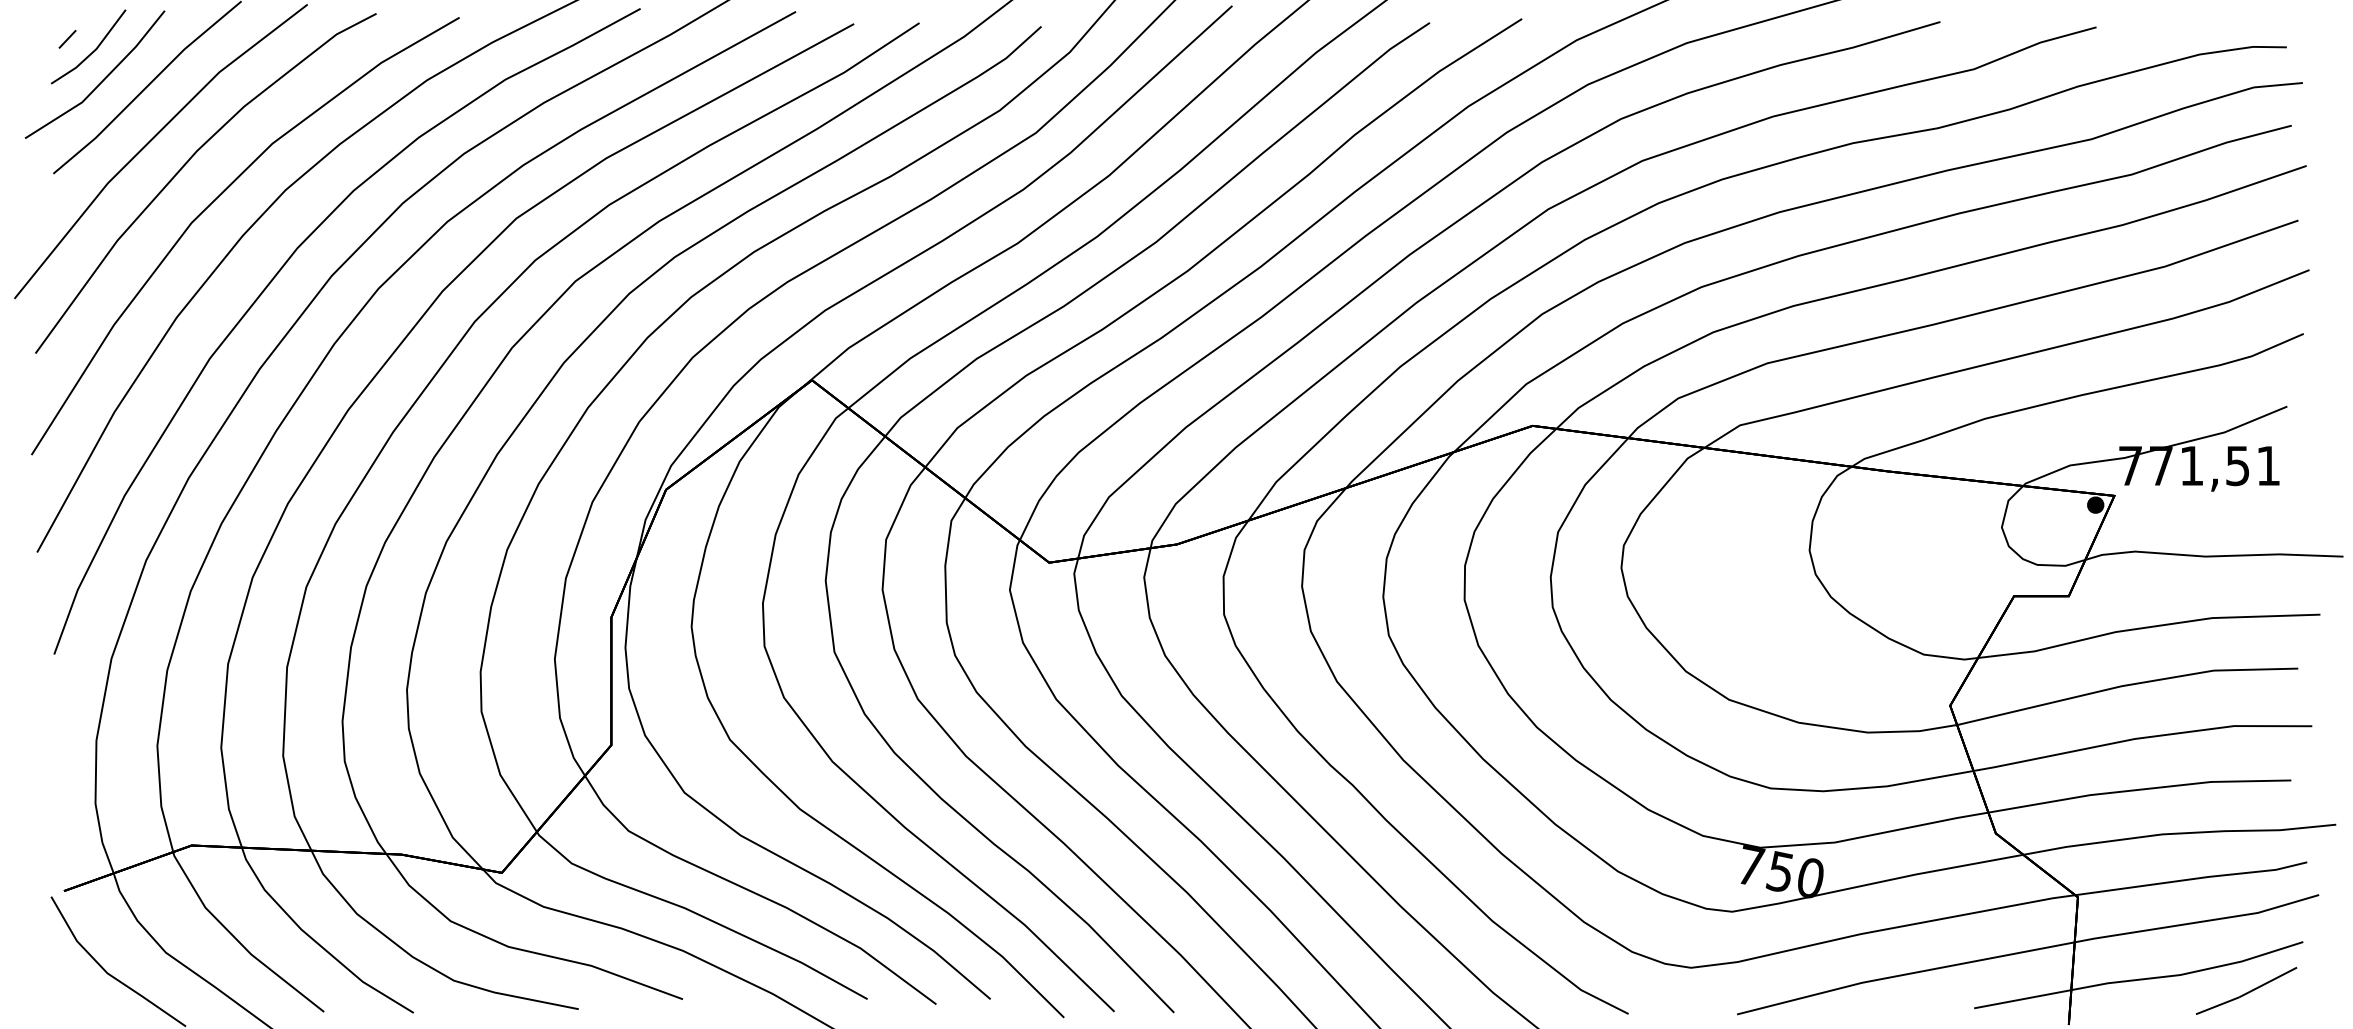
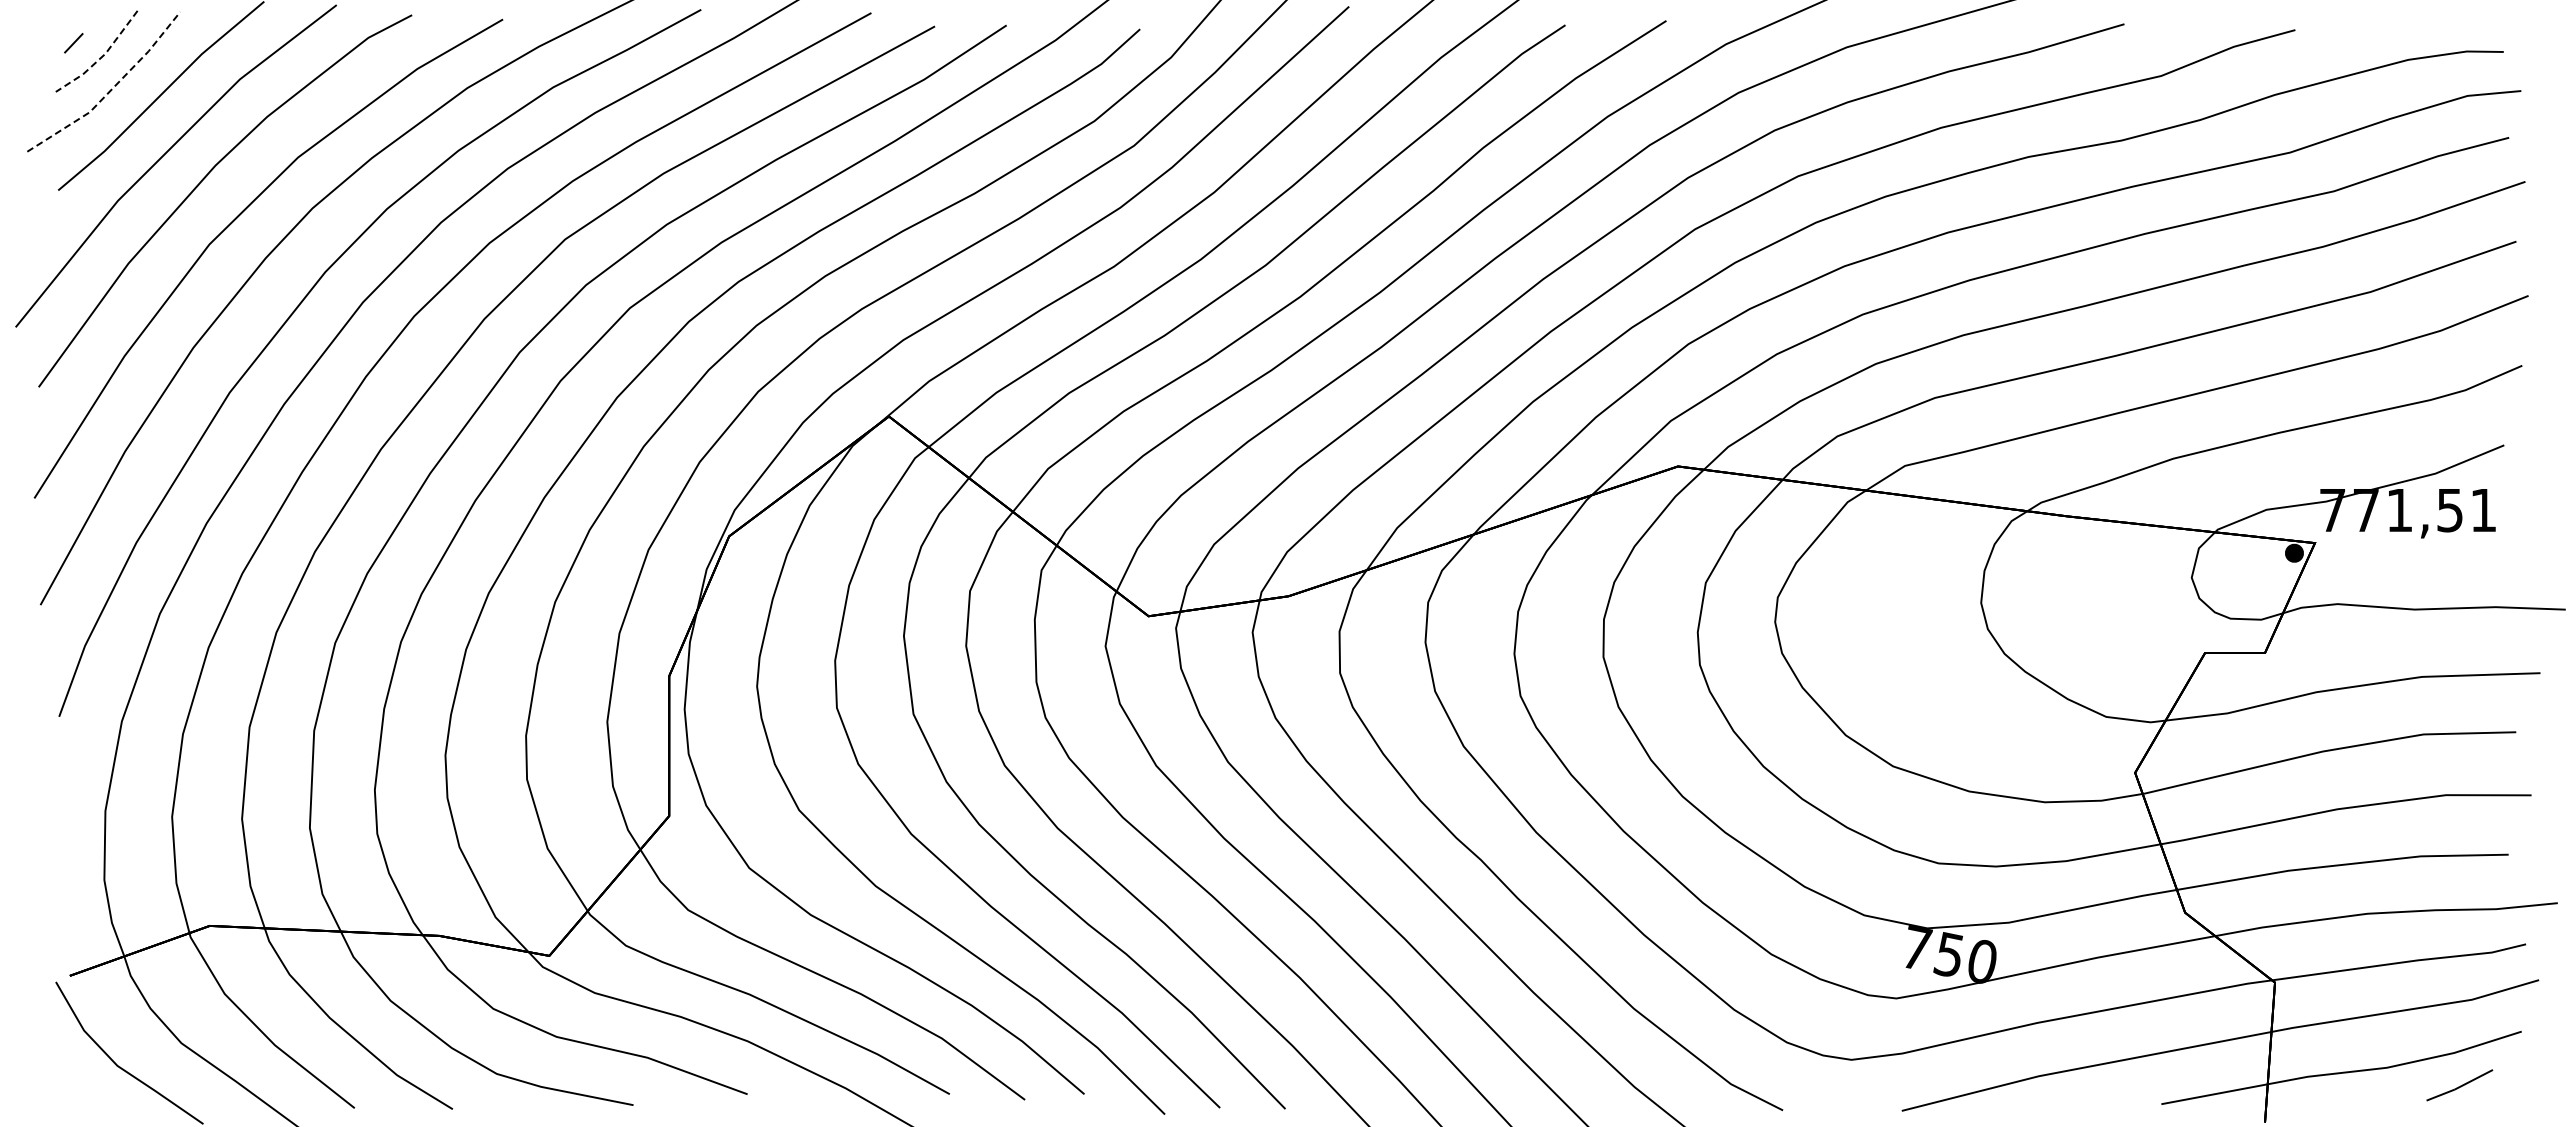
line: (92, 52) -> (101, 57), solid -> dashed
line: (102, 82) -> (111, 90), solid -> dashed
part: (2246, 991) -> (2459, 1085), size x0.6

